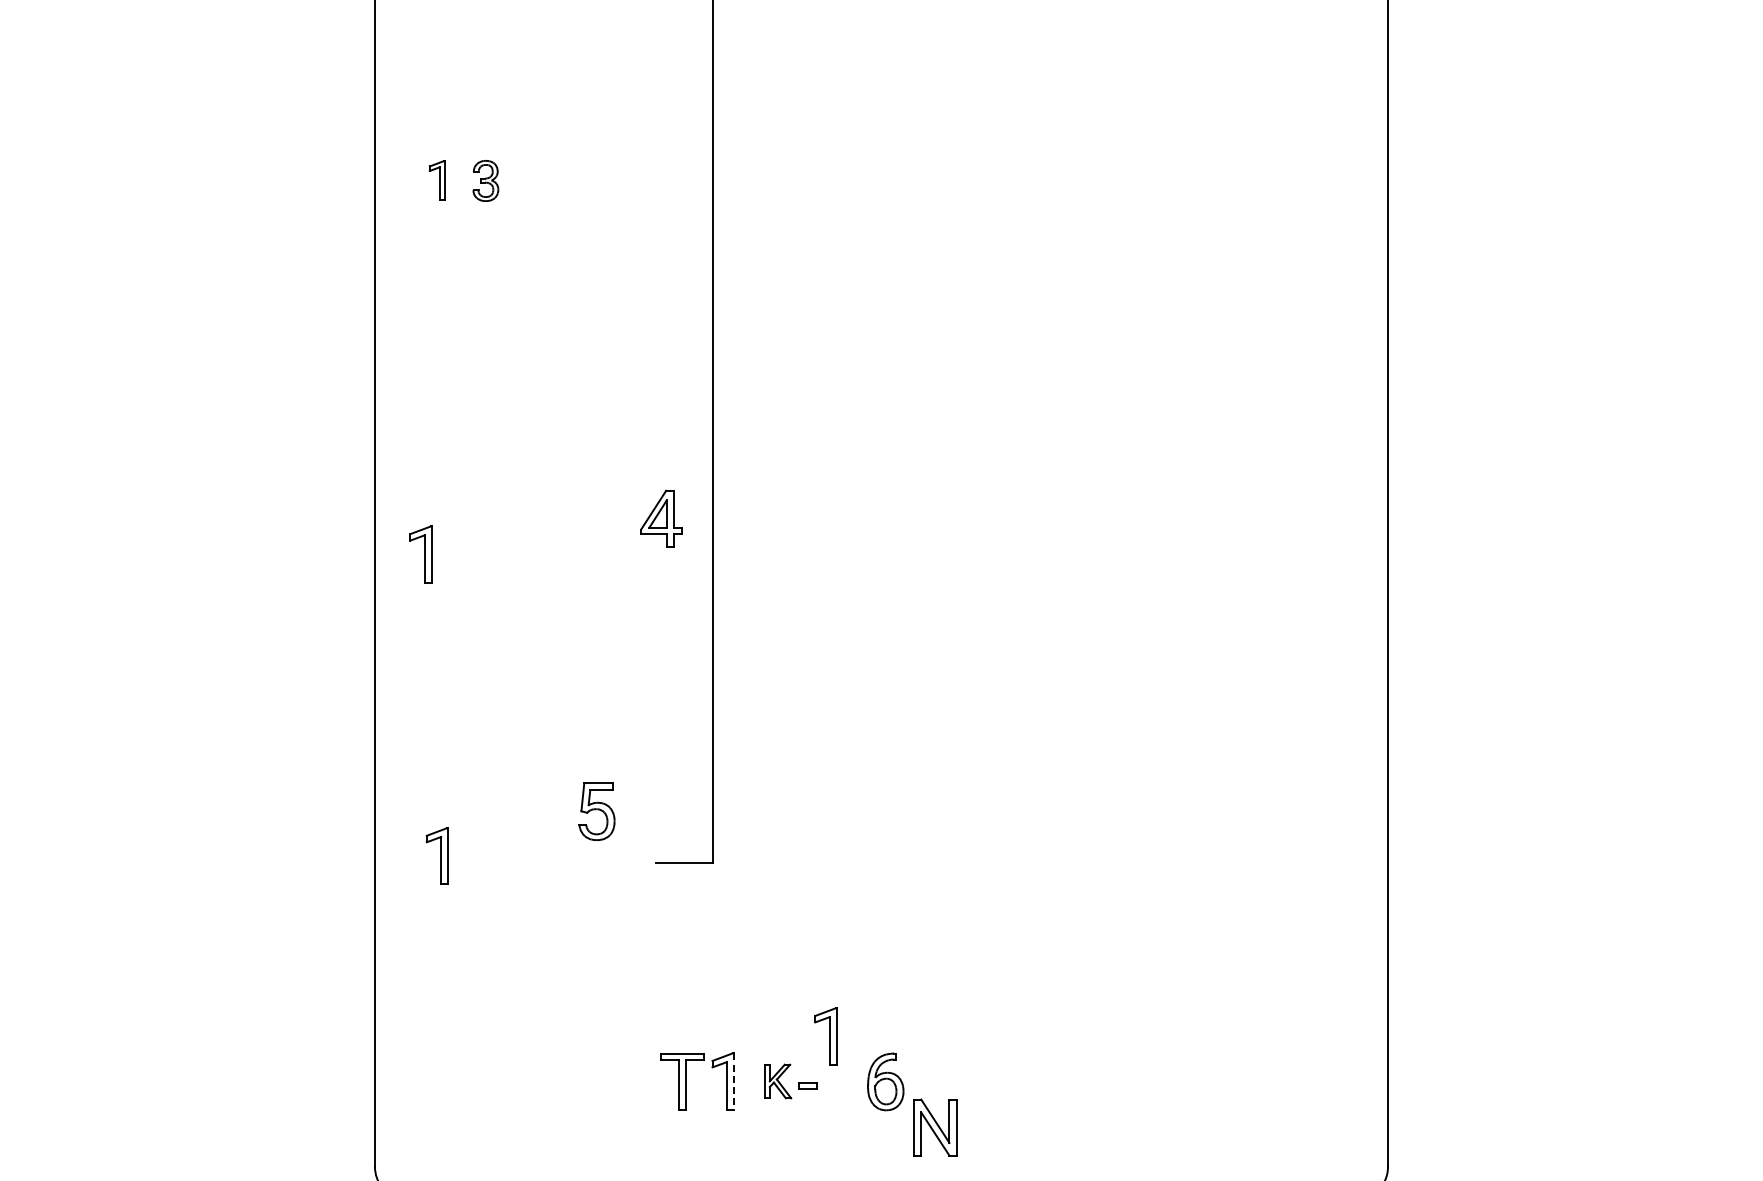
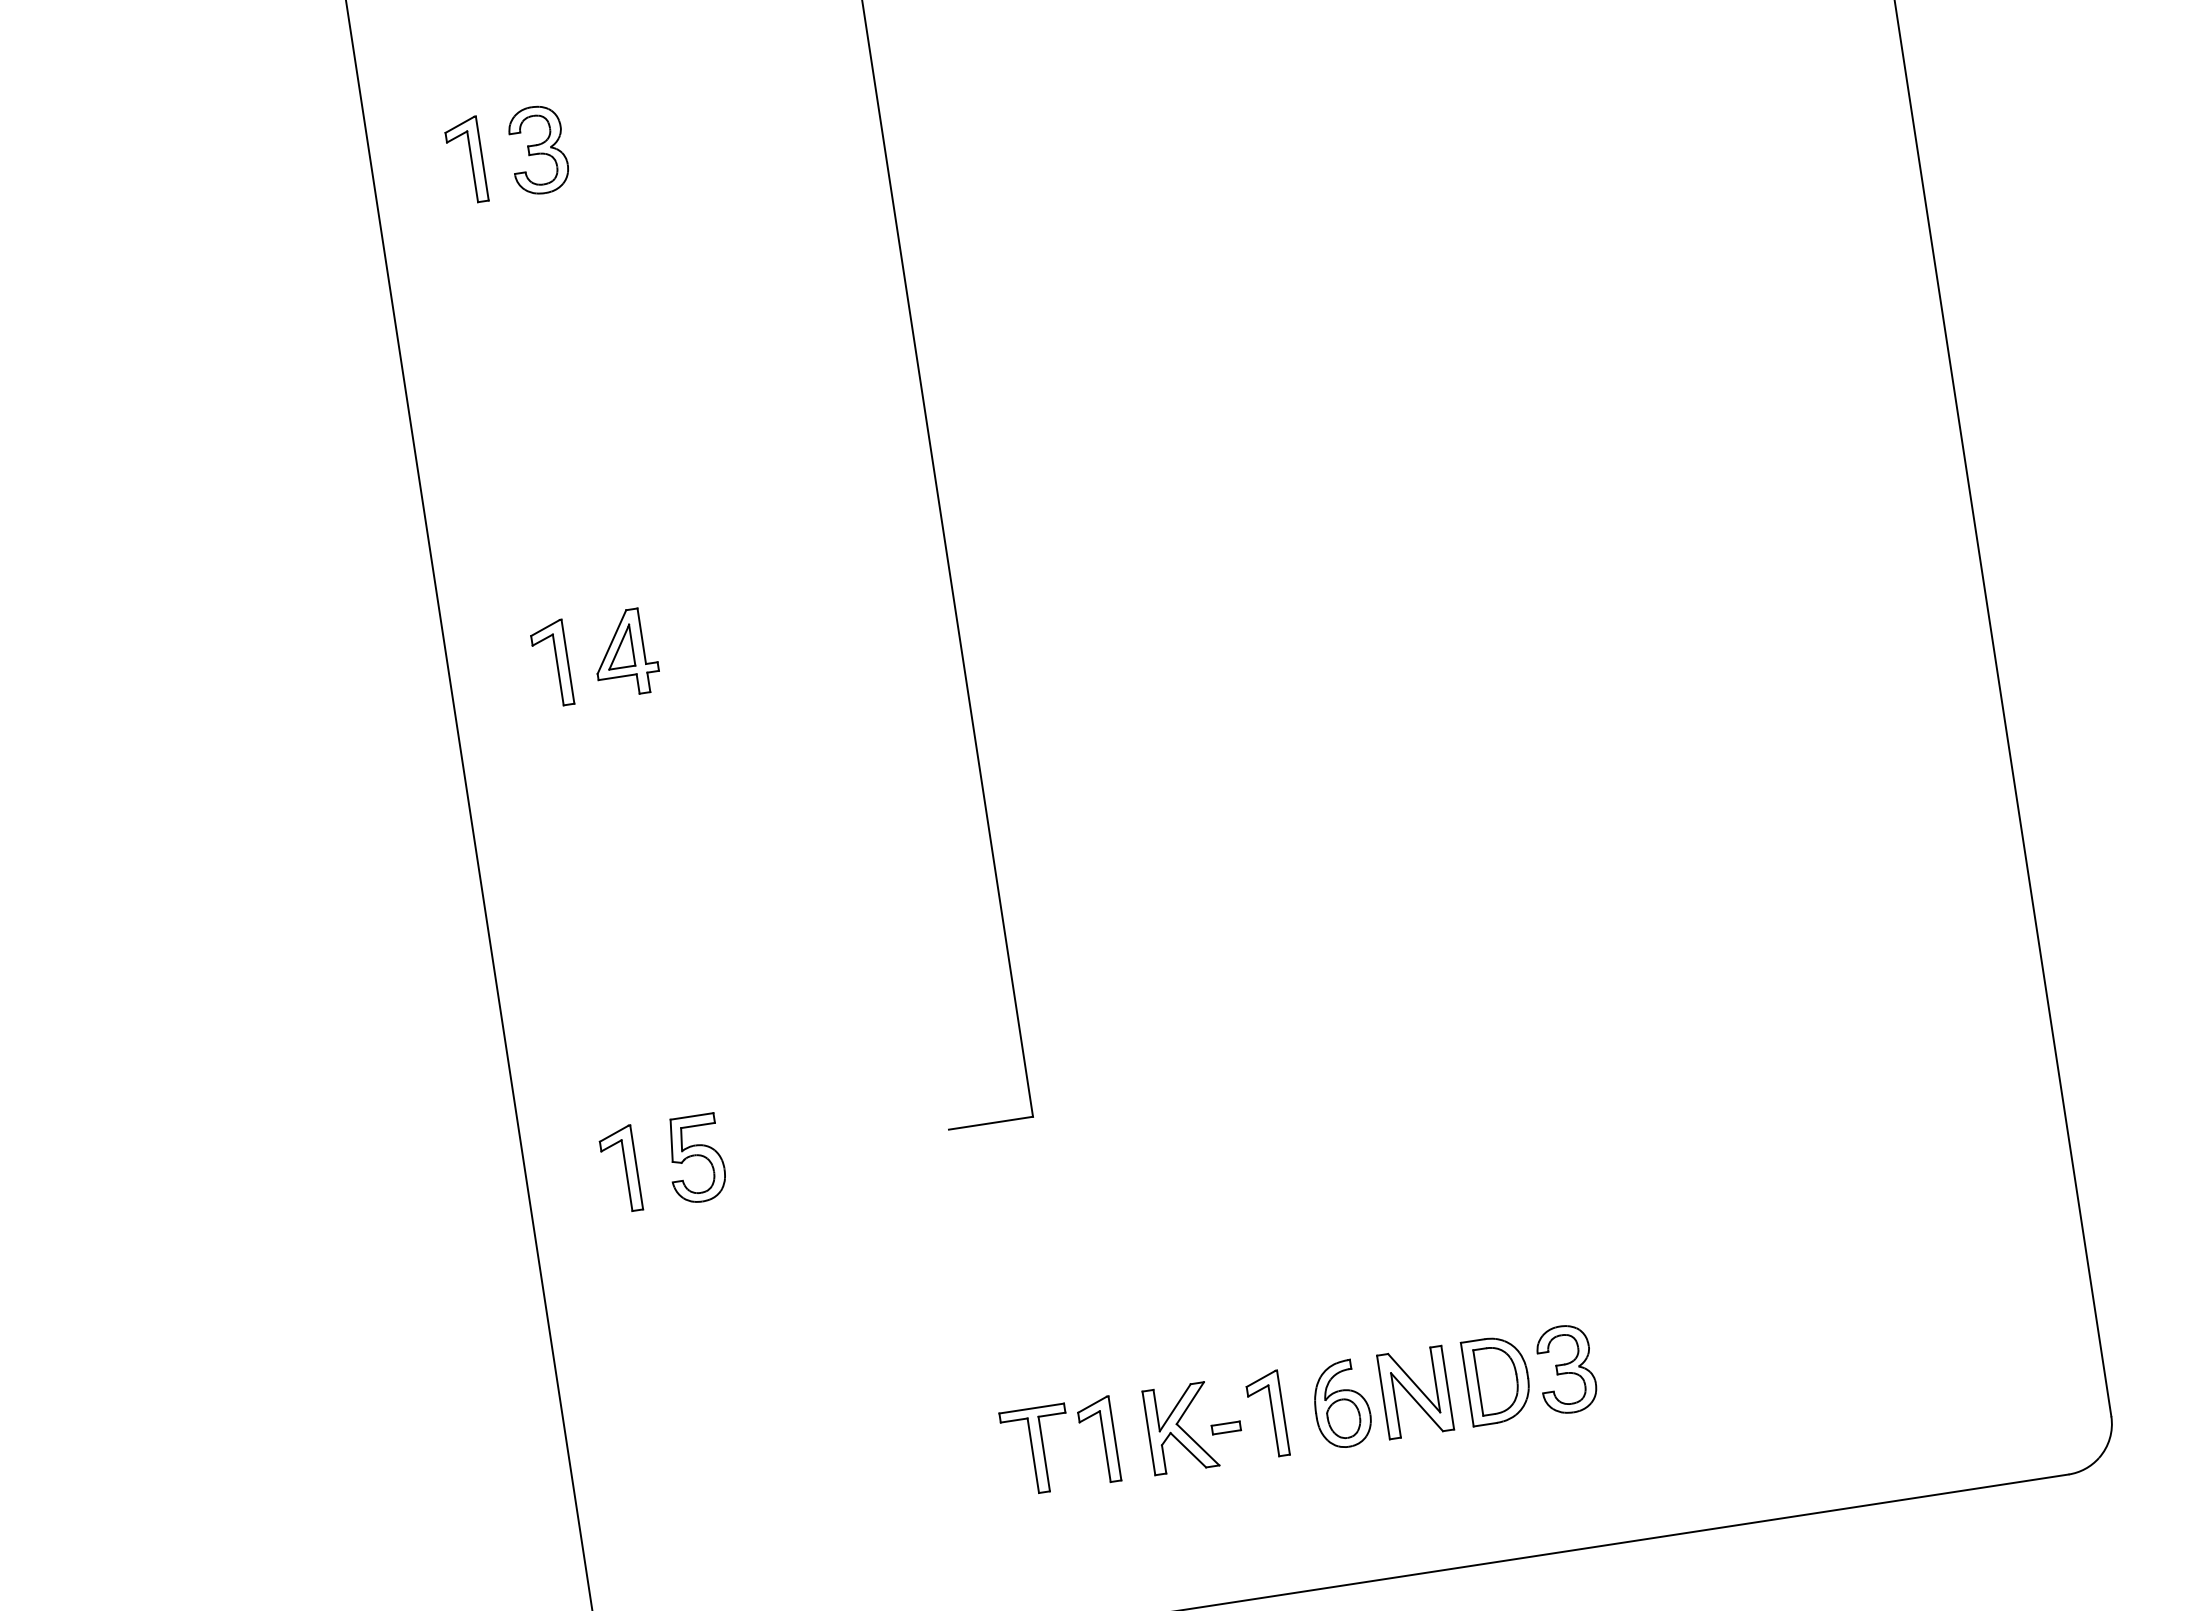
part: (436, 180) -> (464, 160), size x1.43
part: (485, 180) -> (537, 149), size x1.43
part: (661, 518) -> (625, 652), moved
part: (420, 554) -> (550, 664), moved
part: (596, 811) -> (695, 1158), moved
part: (825, 1036) -> (1266, 1415), moved
line: (734, 1081) -> (1115, 1438), dashed -> solid
part: (778, 1081) -> (1181, 1428), size x1.67
part: (1011, 1081) -> (1529, 1375), added
part: (935, 1127) -> (1415, 1392), moved

